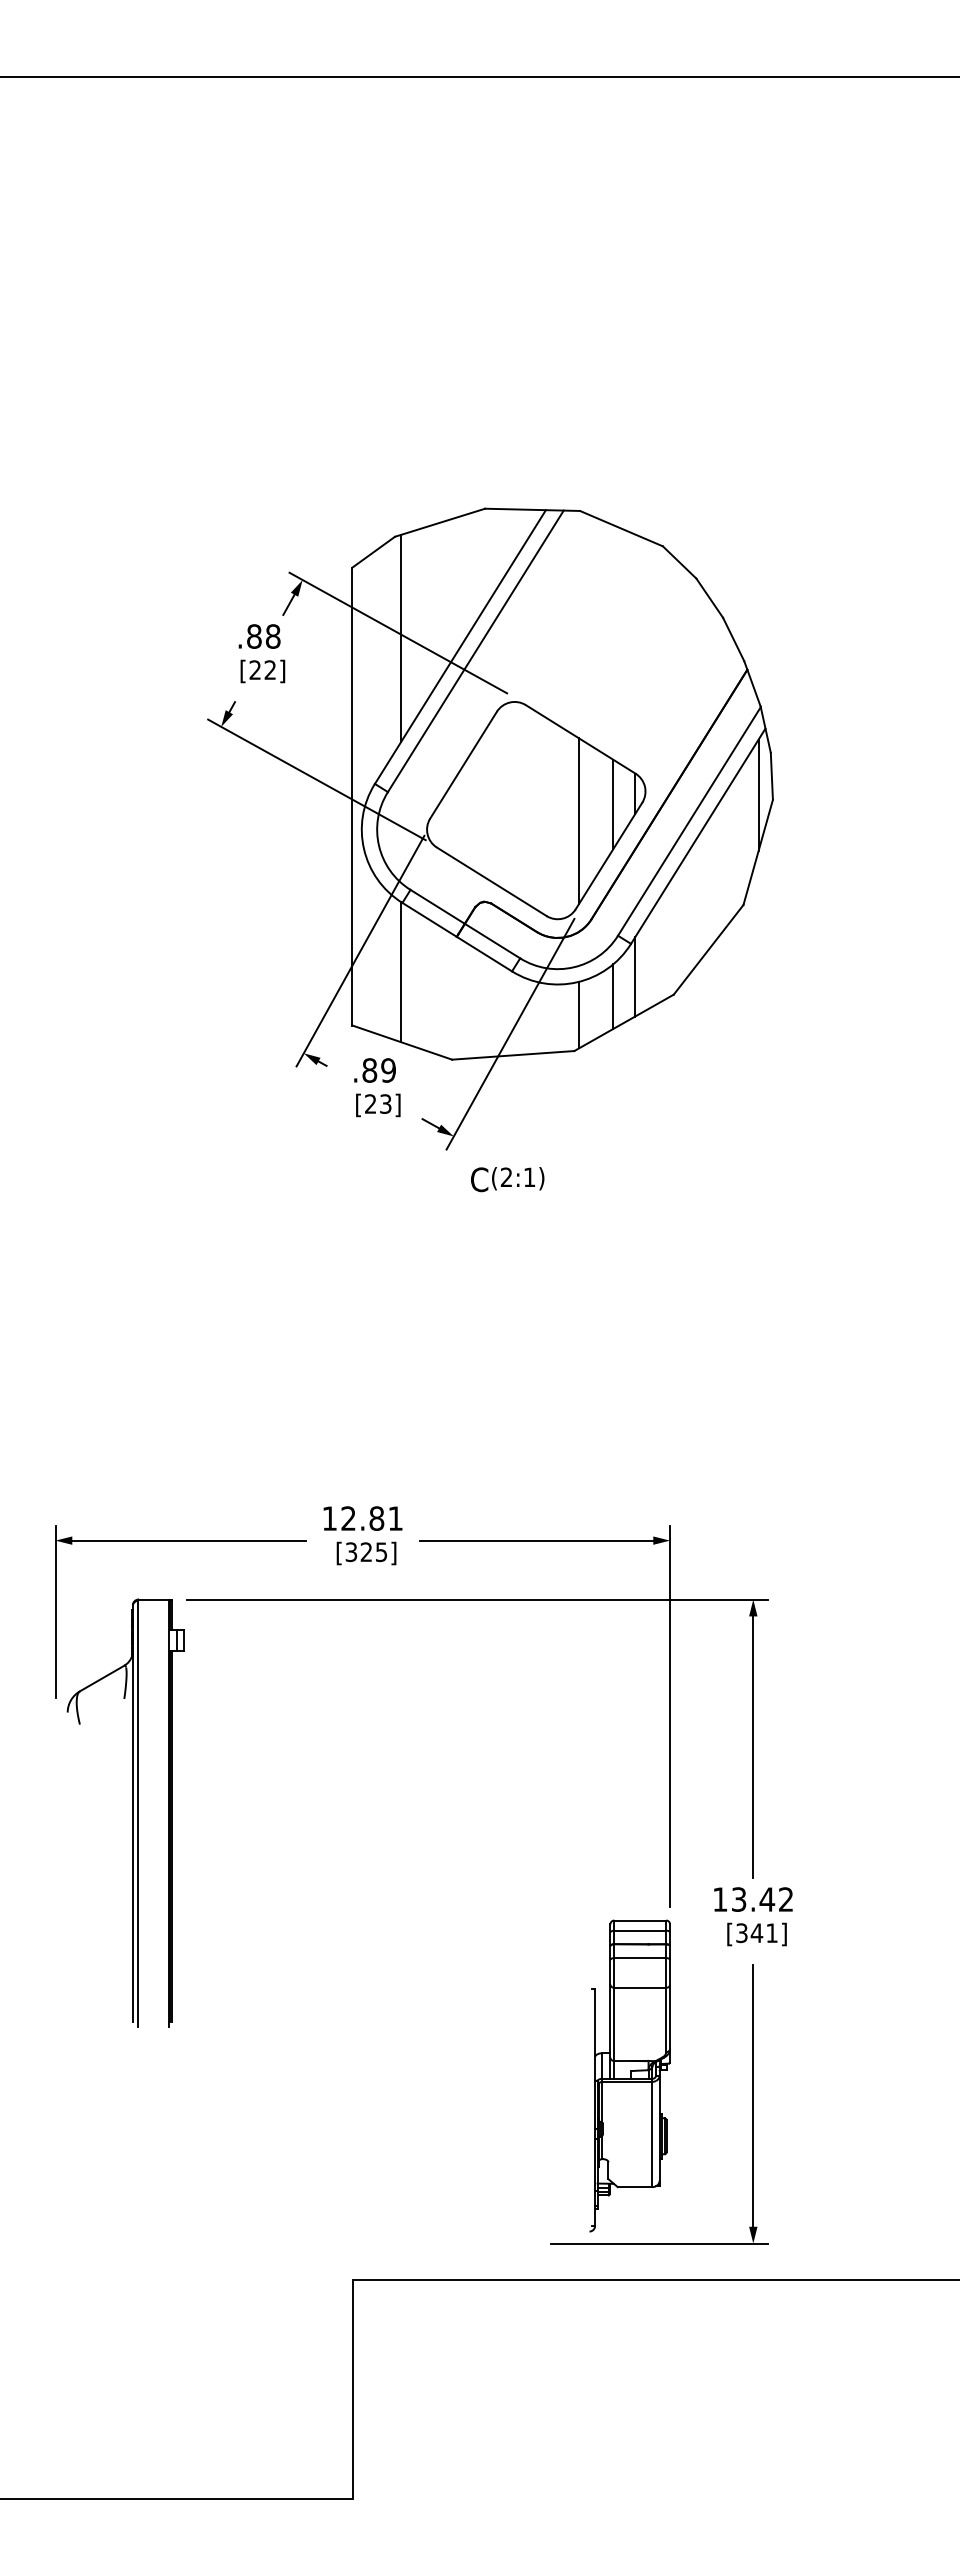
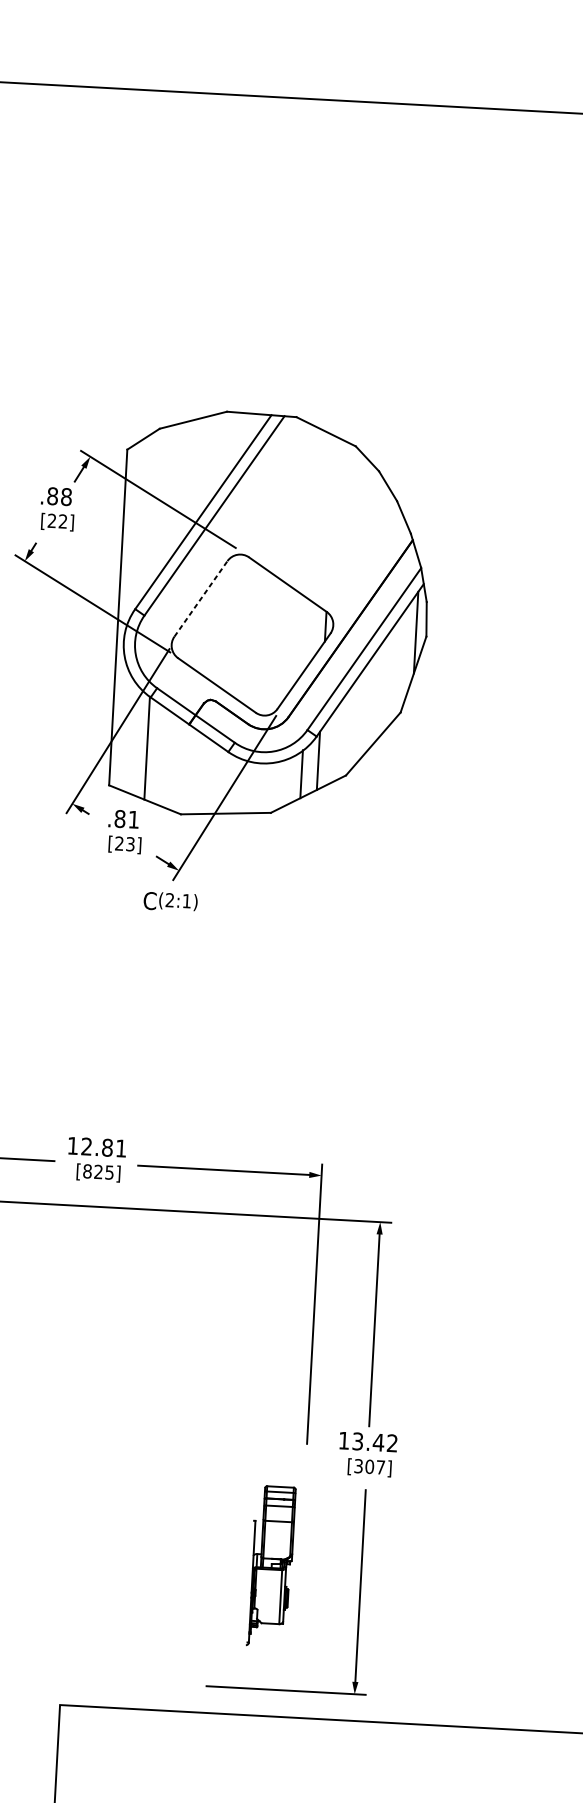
line: (401, 637) -> (160, 502), removed
line: (463, 765) -> (200, 599), solid -> dashed
line: (613, 804) -> (309, 633), removed
line: (578, 821) -> (283, 644), removed
line: (578, 1014) -> (275, 786), removed
text: (388, 1070) -> (133, 819), .89 -> .81
text: (507, 1179) -> (170, 901), moved
text: (351, 1552) -> (87, 1171), [325] -> [825]
text: (763, 1933) -> (374, 1467), [341] -> [307]
part: (629, 2075) -> (270, 1566), size x0.7

